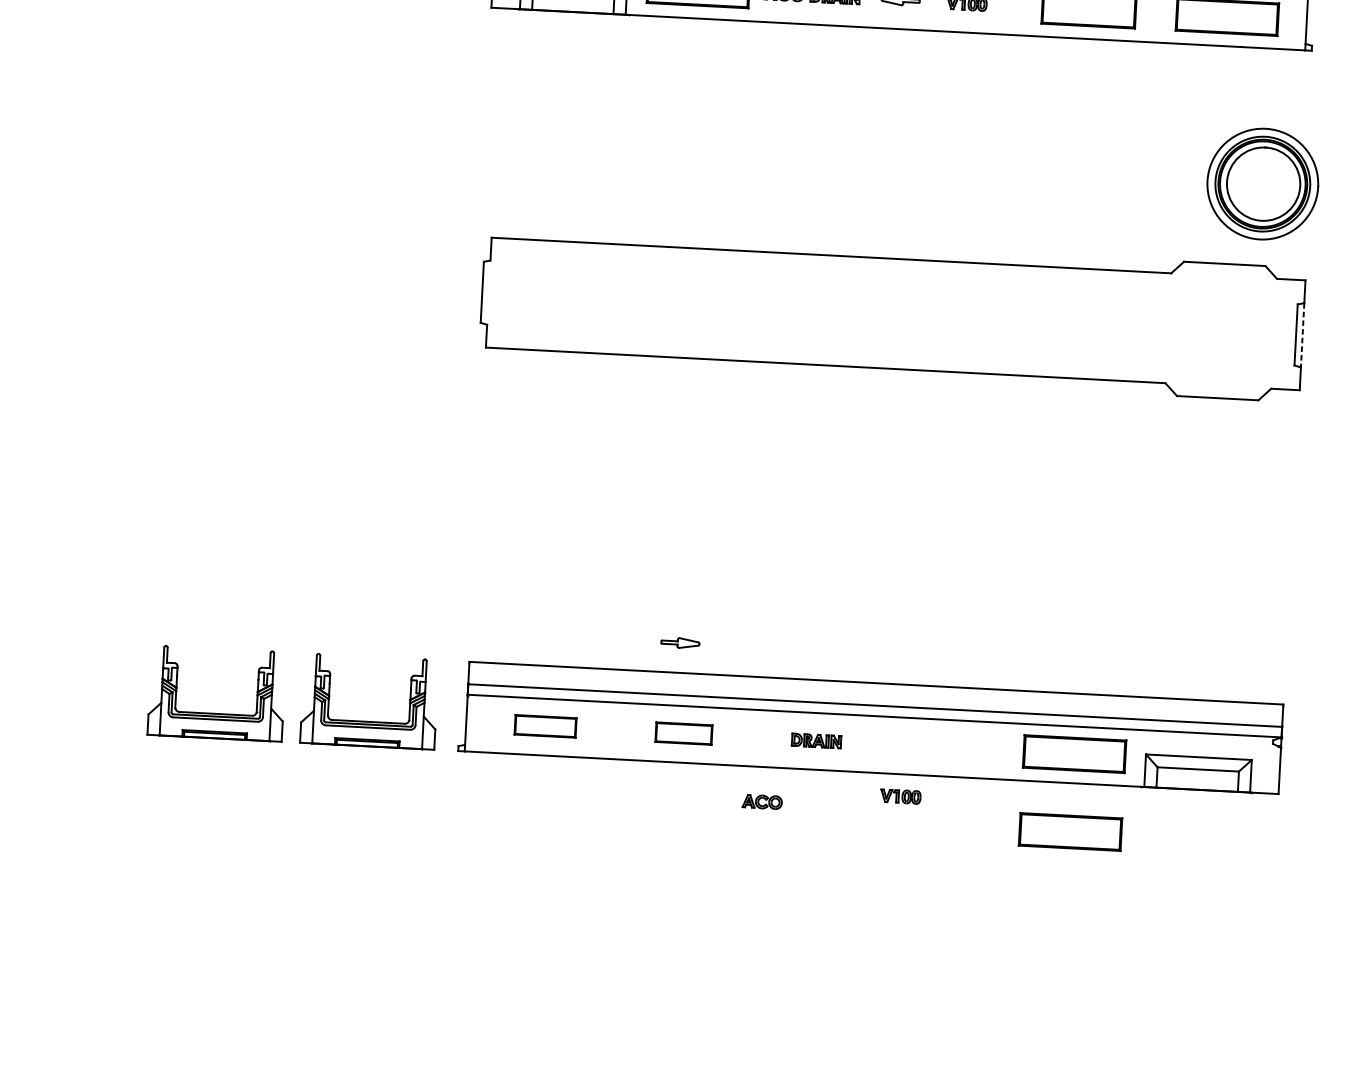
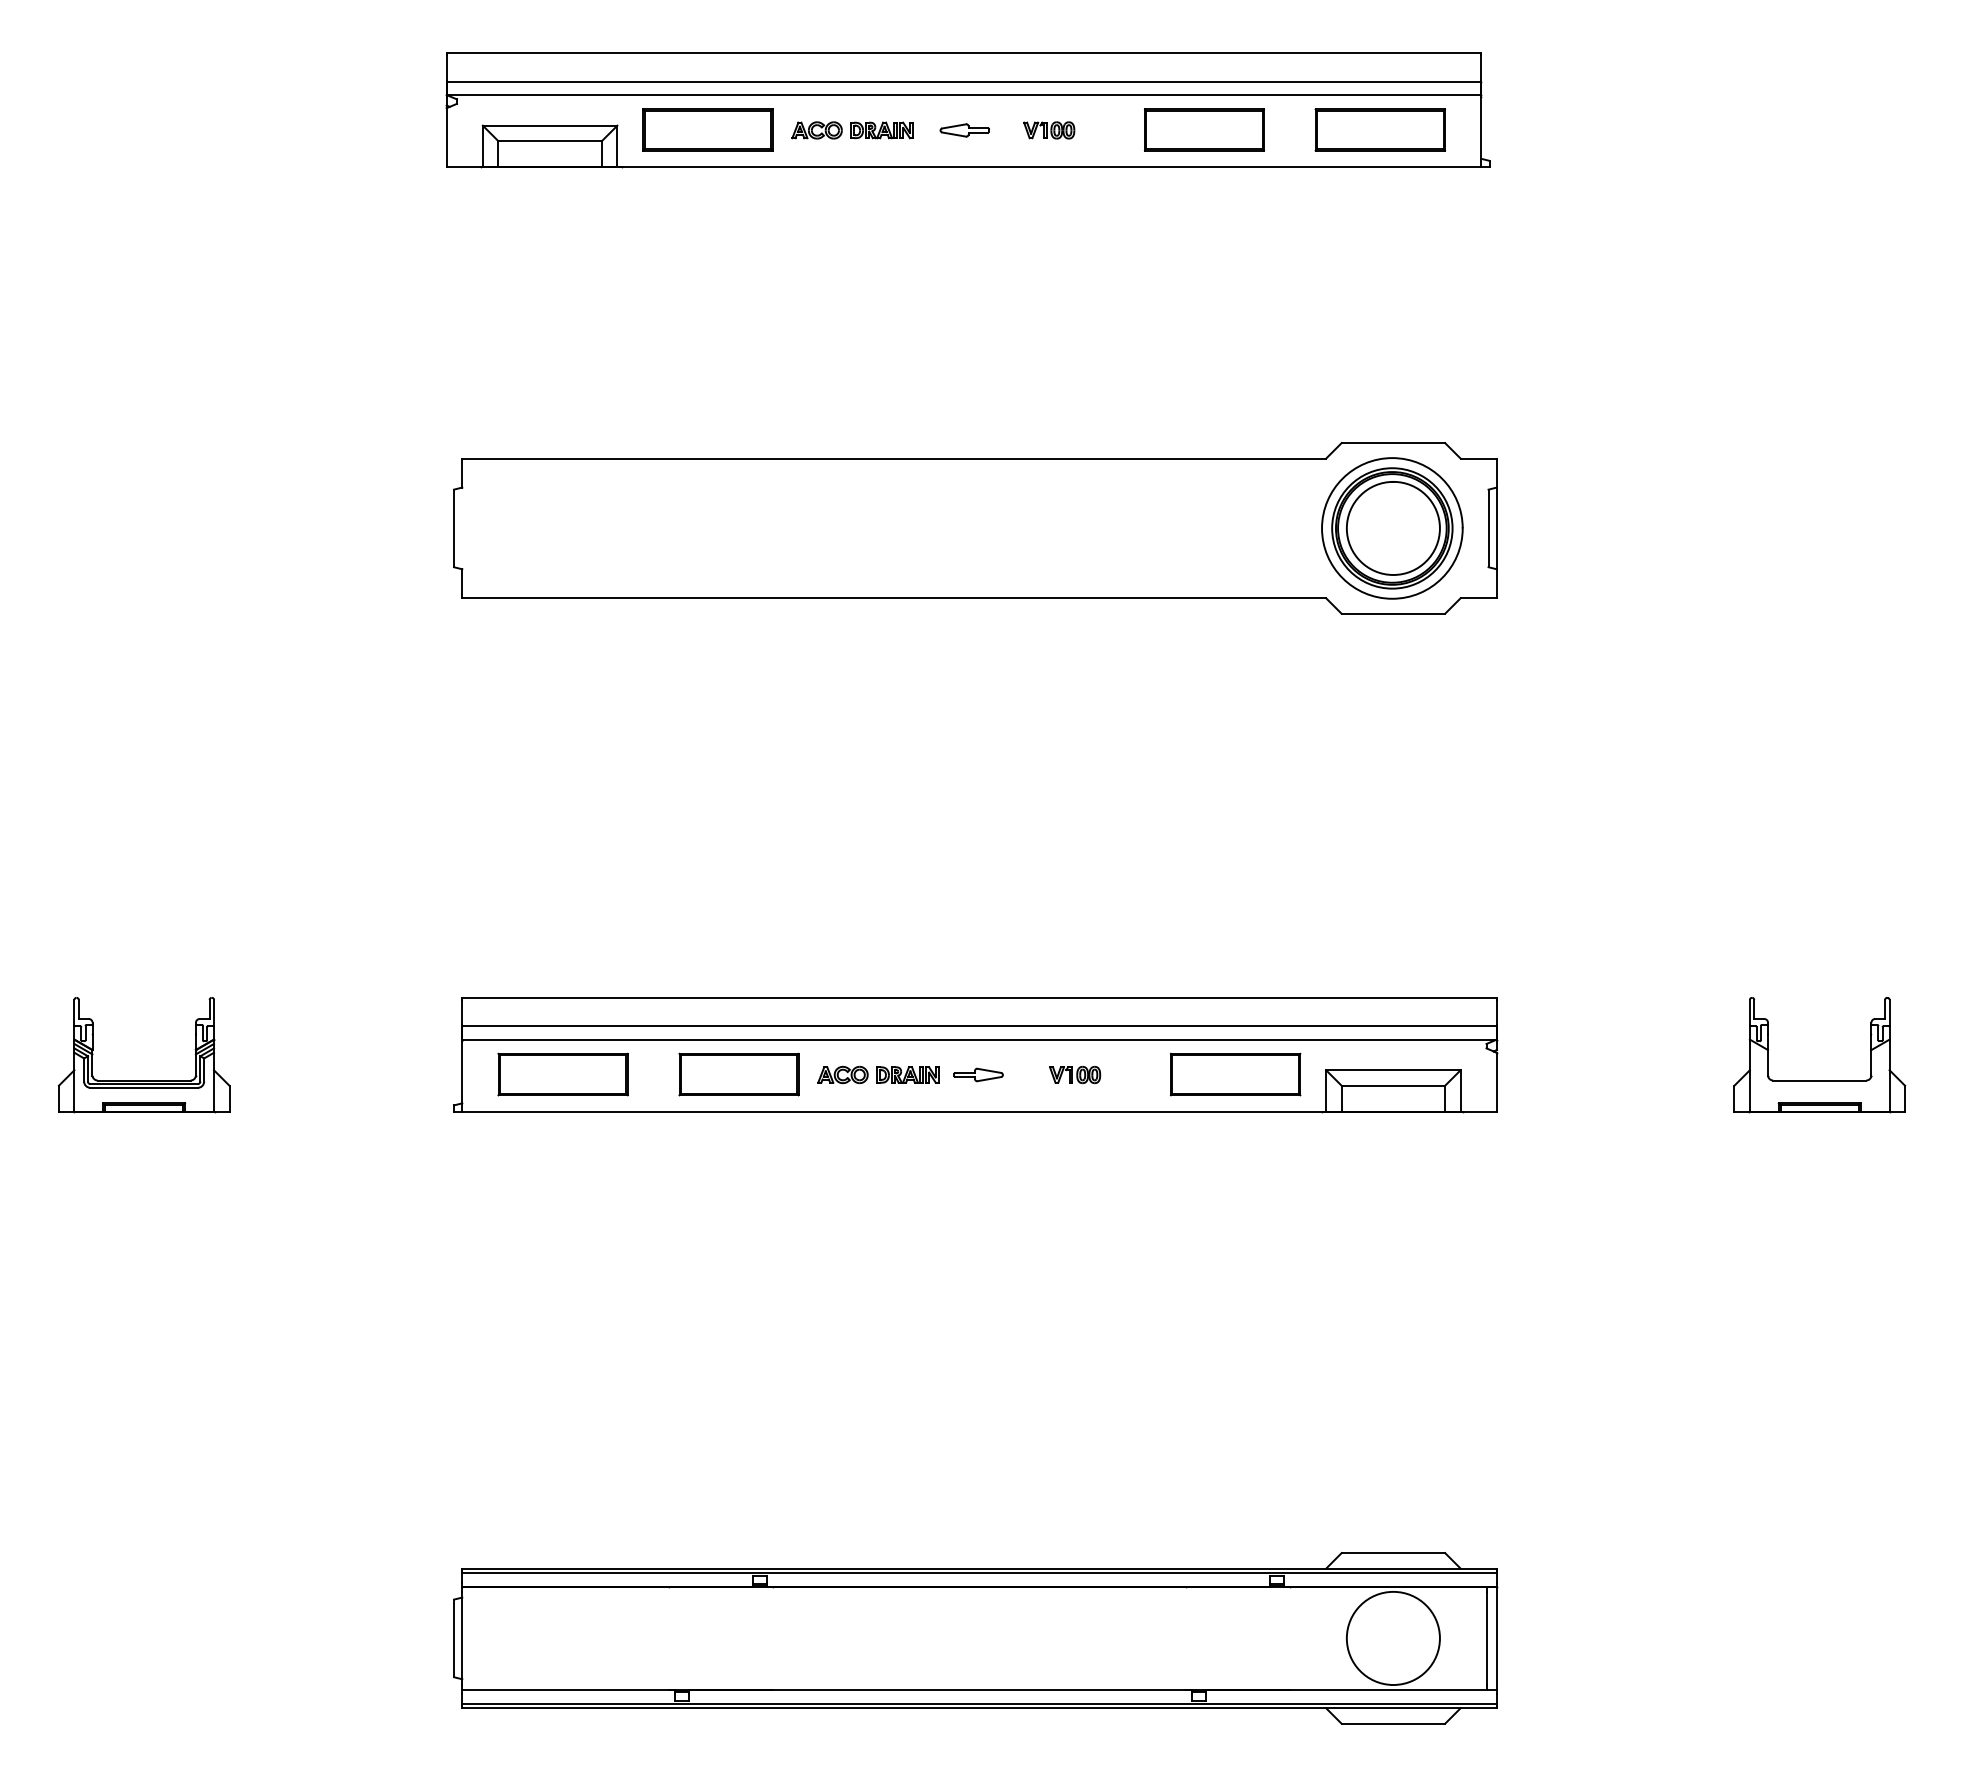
part: (1262, 184) -> (1392, 528), moved
line: (1302, 335) -> (1496, 528), dashed -> solid
part: (680, 642) -> (978, 1074), moved
part: (367, 721) -> (337, 1080), removed
part: (545, 726) -> (562, 1074), size x1.67
part: (683, 733) -> (738, 1074), size x1.67
part: (901, 796) -> (1075, 1074), moved
part: (762, 801) -> (842, 1074), moved
part: (1070, 831) -> (1235, 1173), removed

